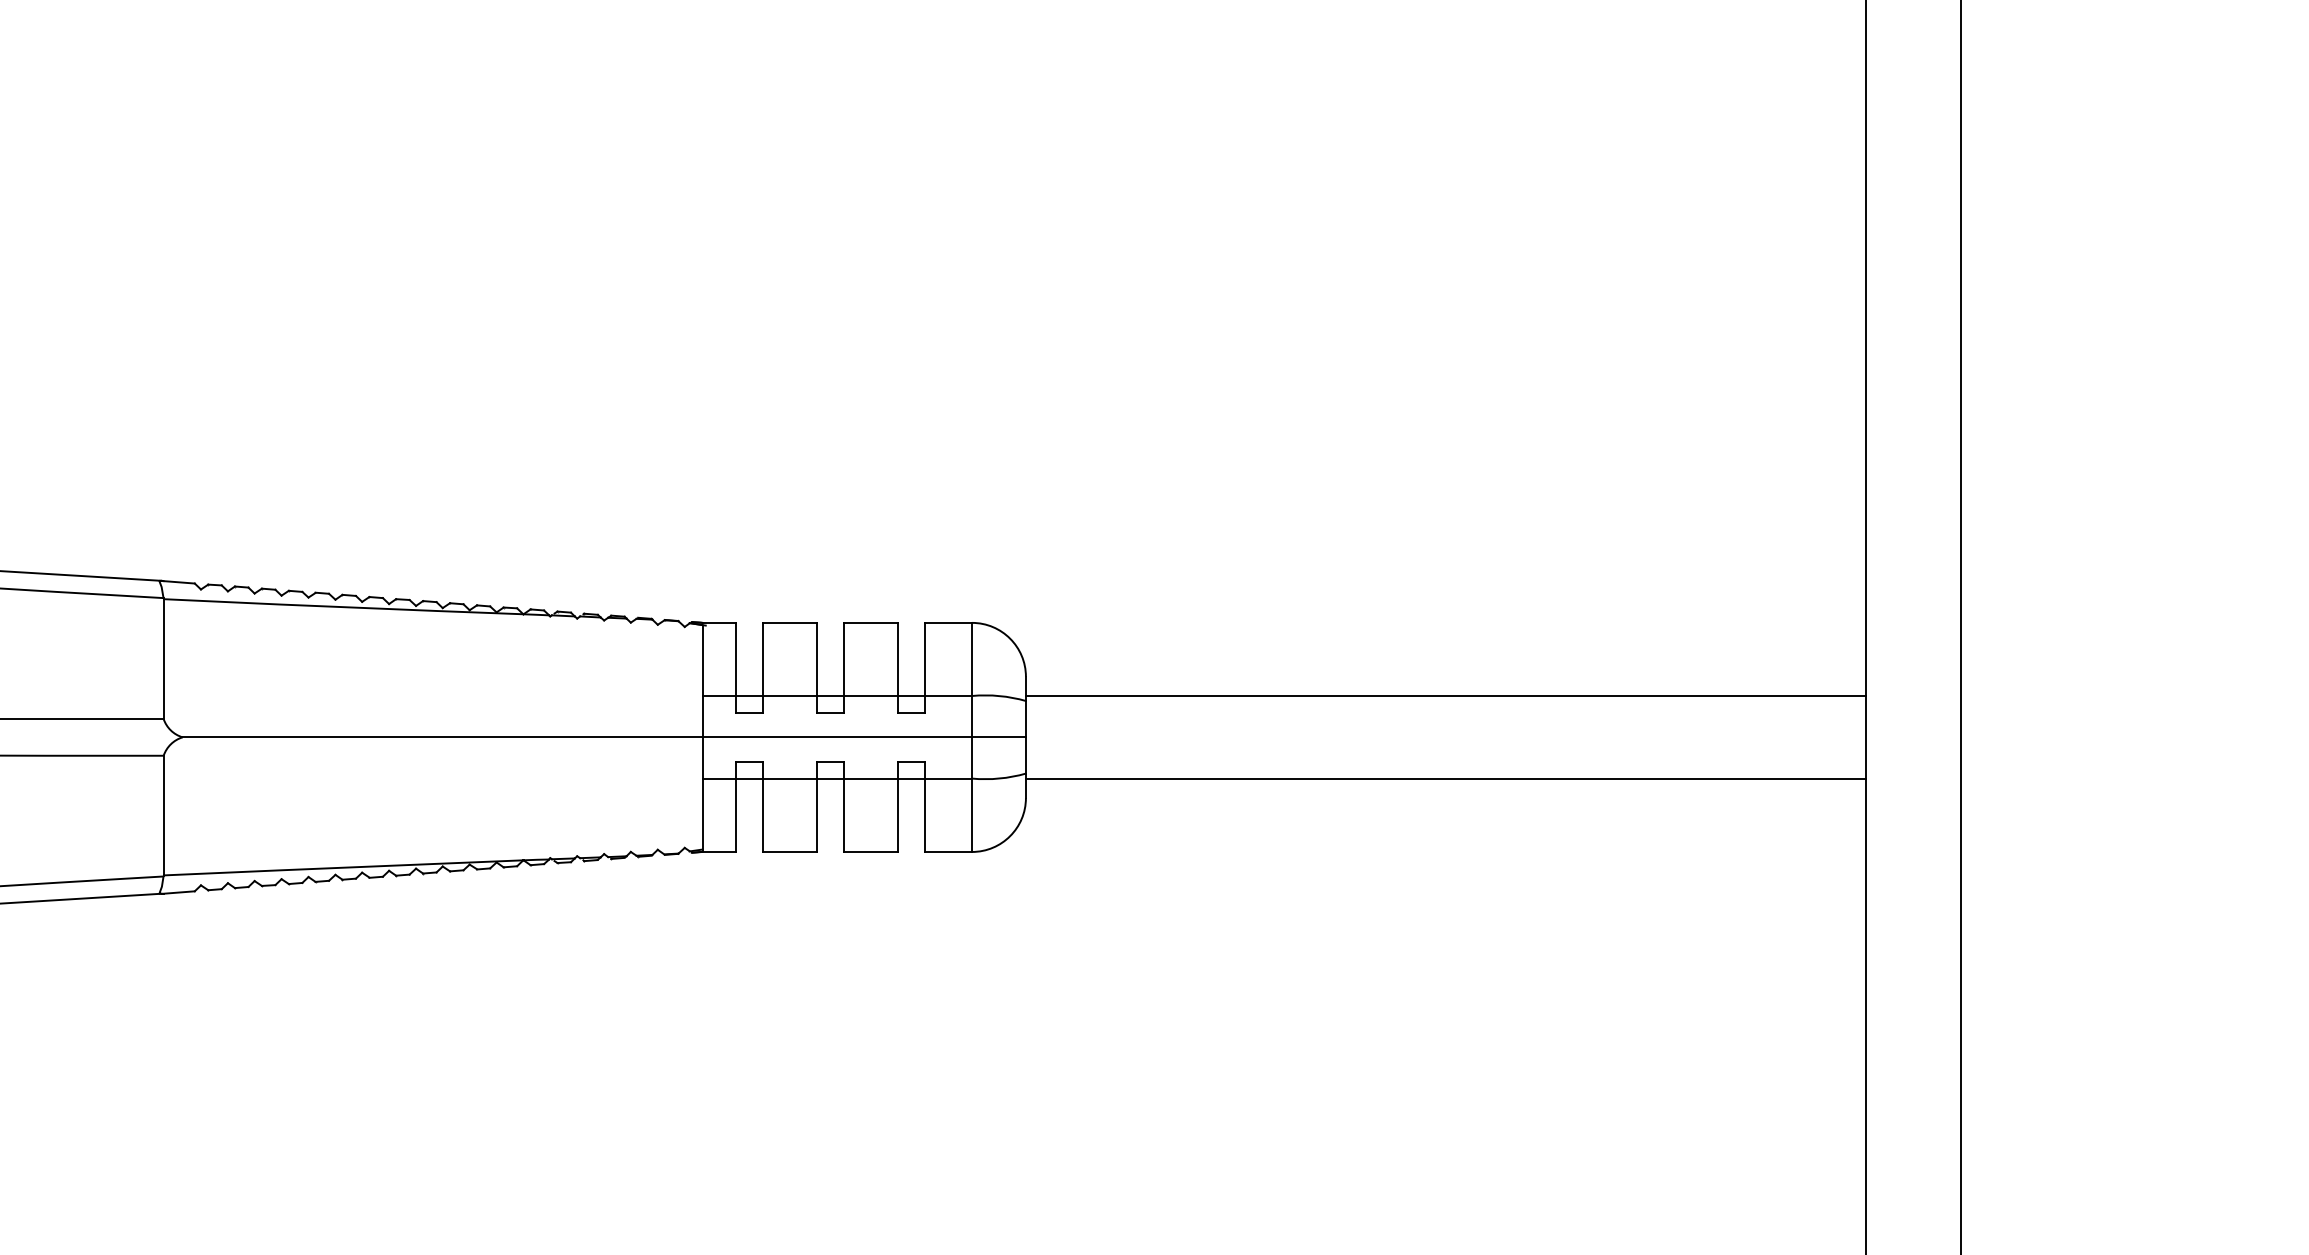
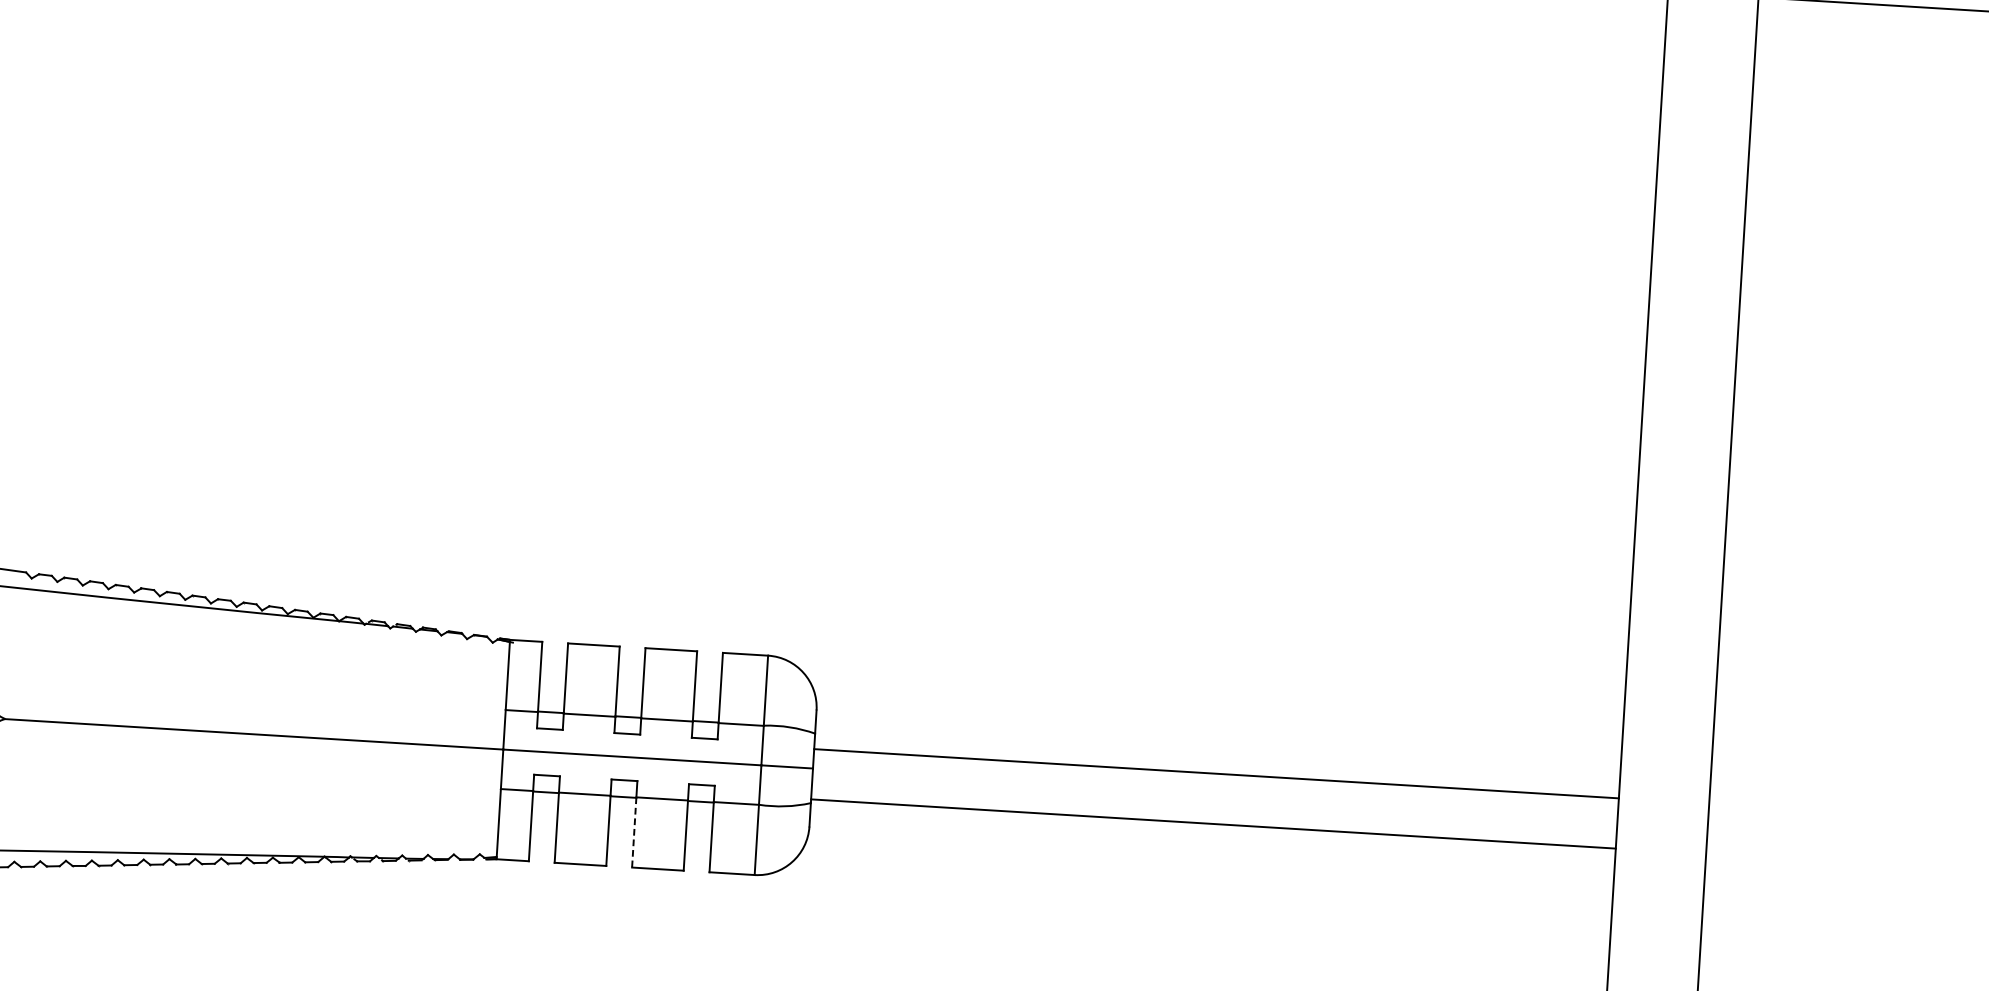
line: (1445, 695) -> (1212, 823), moved
line: (1445, 779) -> (1215, 773), moved
line: (844, 815) -> (634, 832), solid -> dashed

